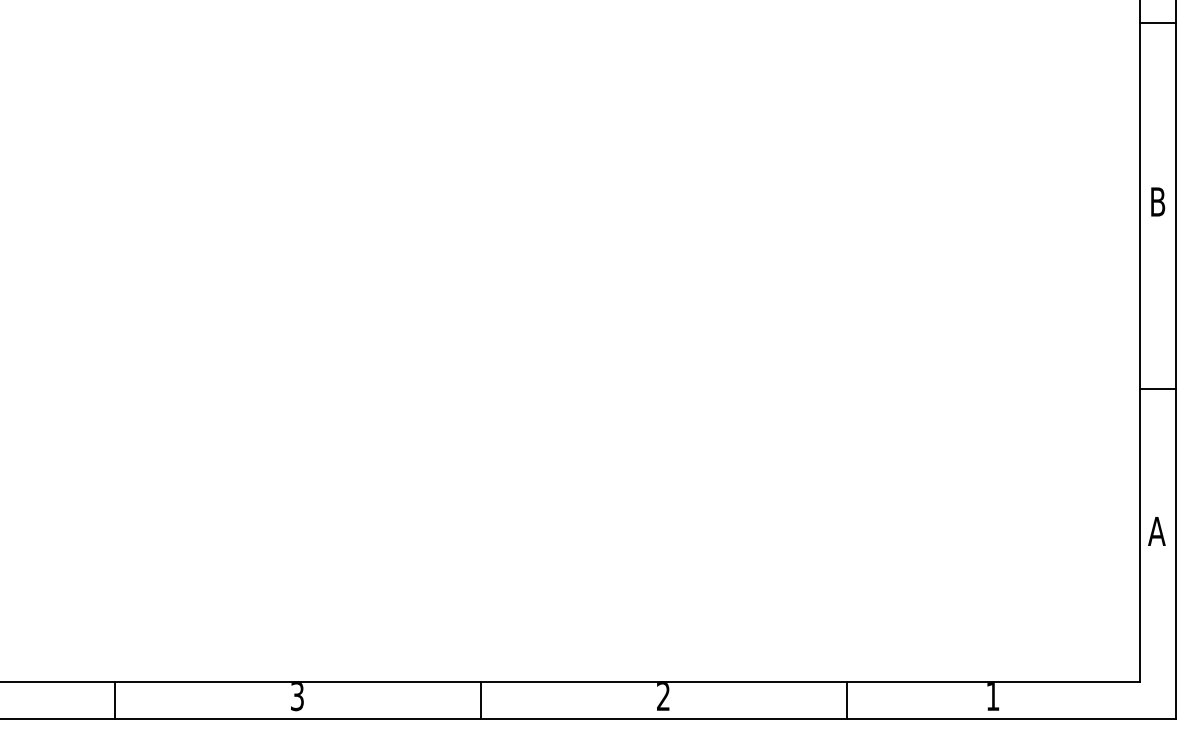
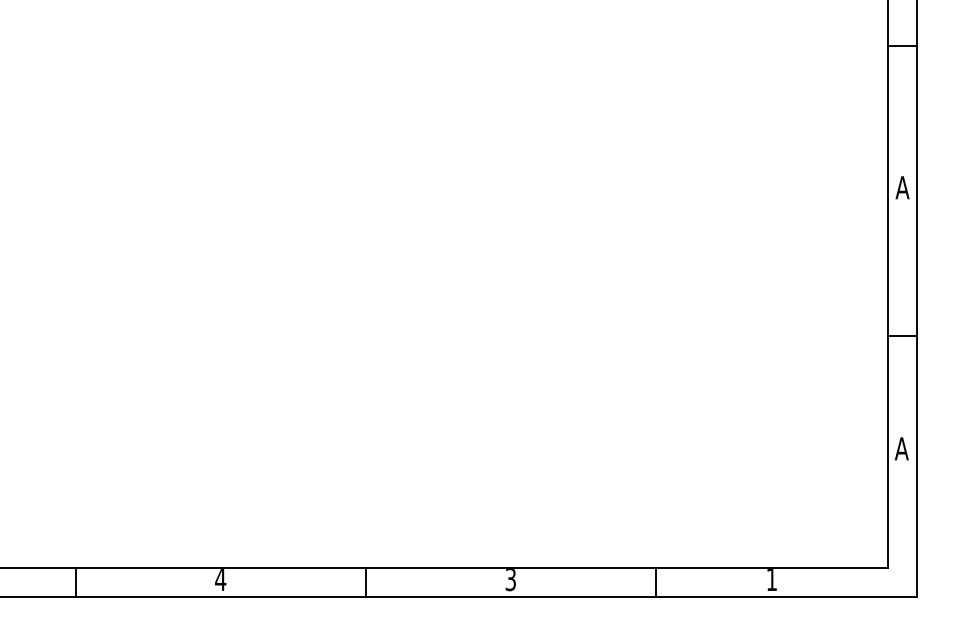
text: (1157, 201) -> (902, 187), B -> A
text: (297, 697) -> (220, 580), 3 -> 4
text: (663, 697) -> (510, 580), 2 -> 3

